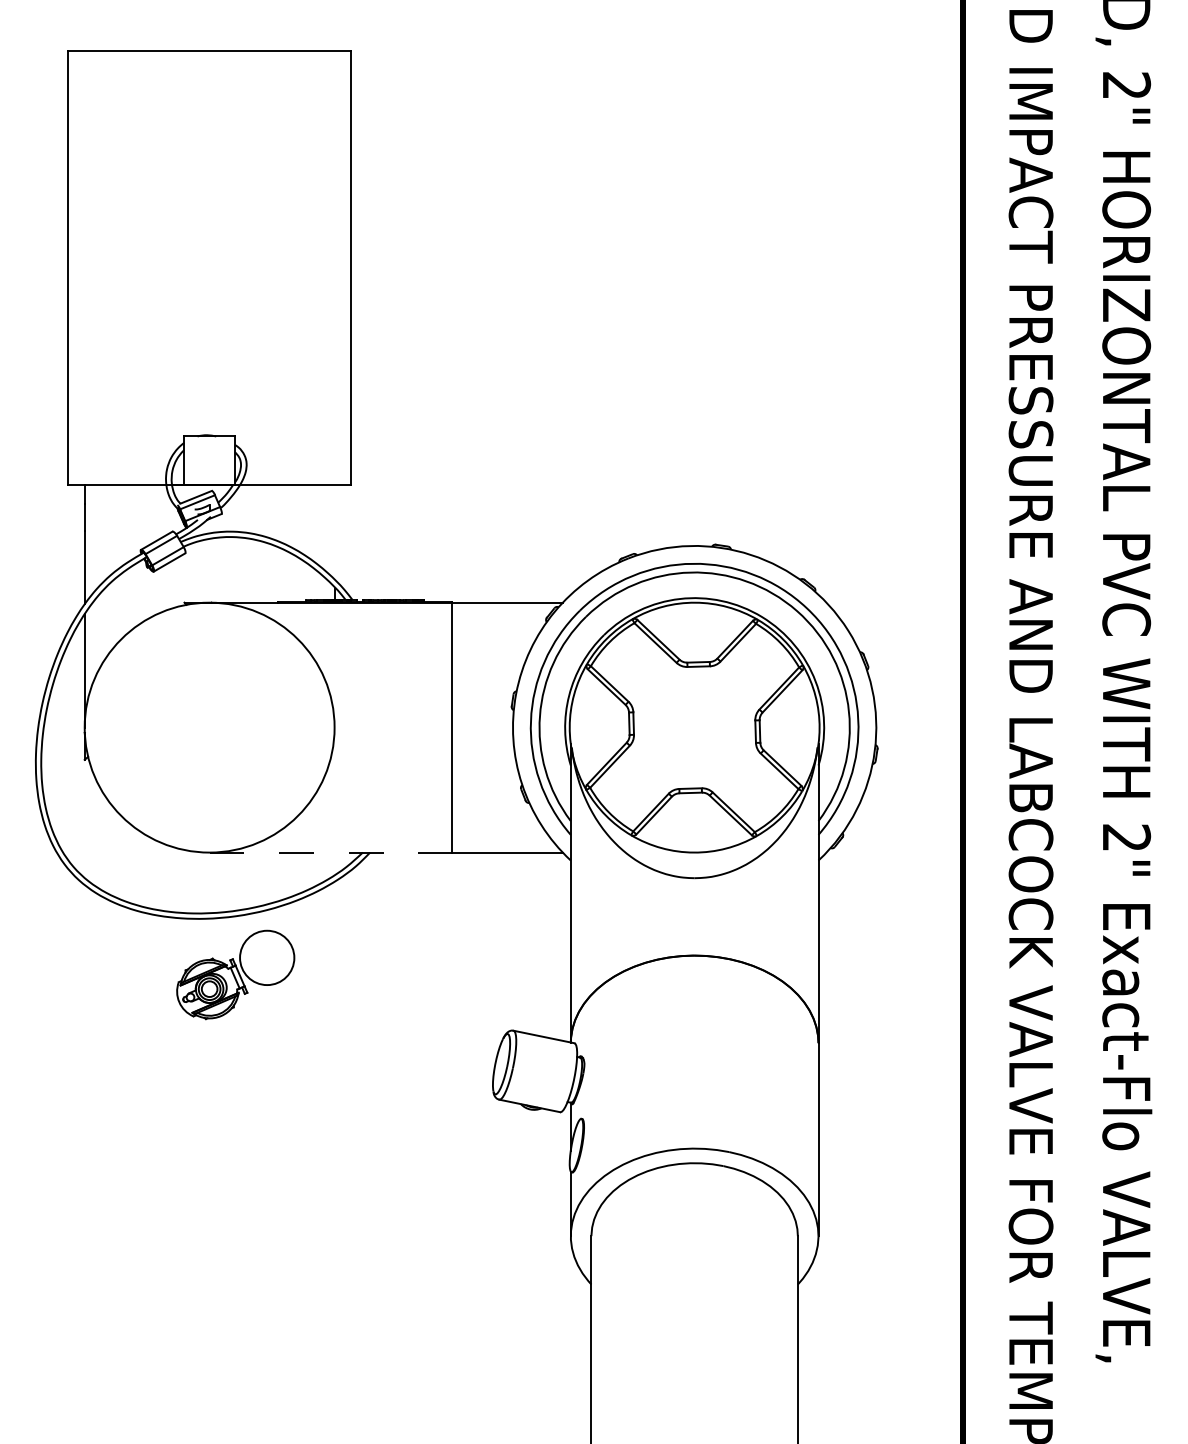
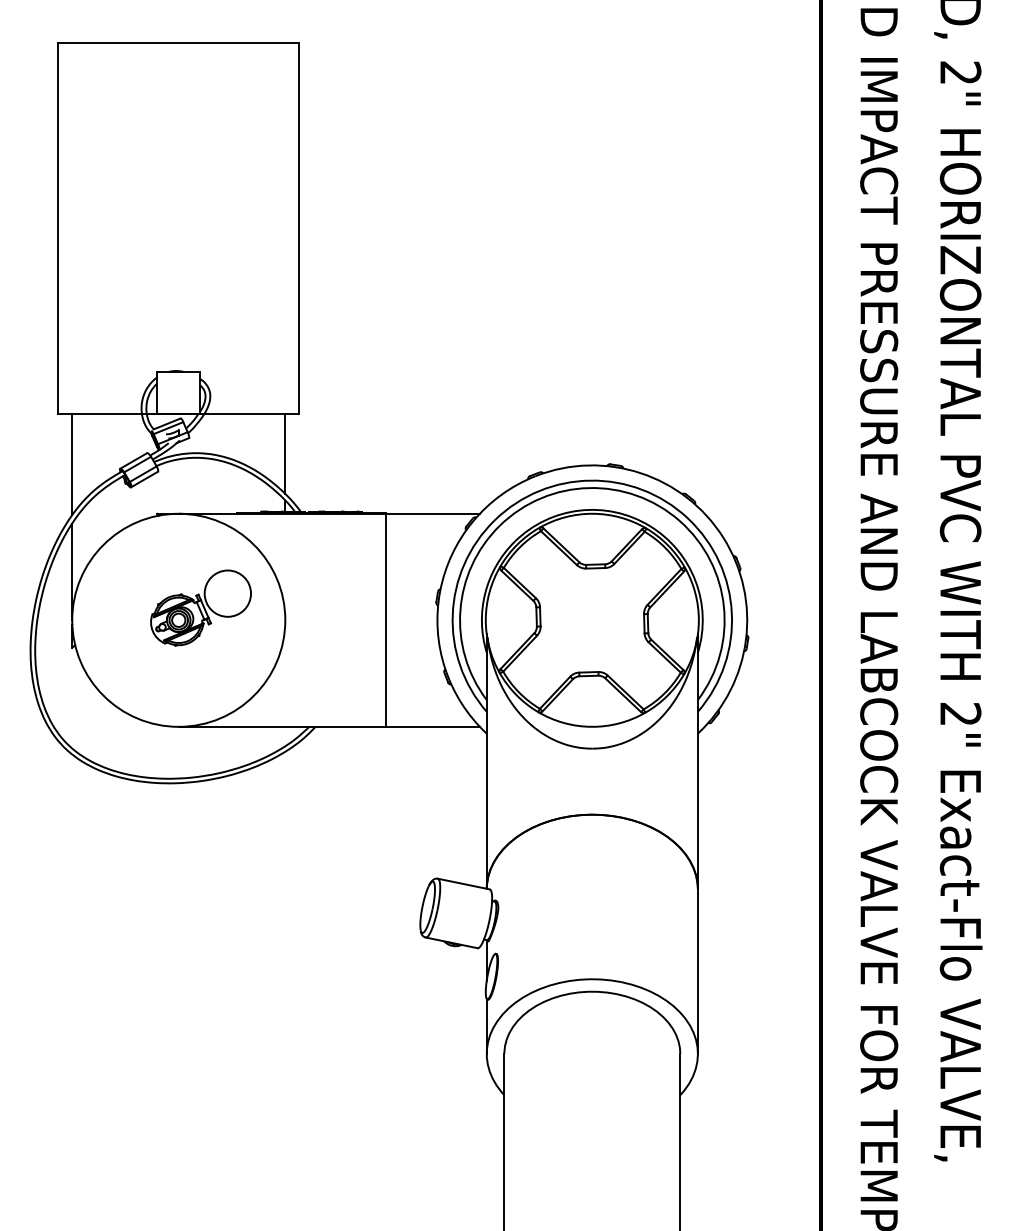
line: (334, 532) -> (285, 453), added
line: (331, 852) -> (282, 726), dashed -> solid
part: (235, 974) -> (200, 607), moved

